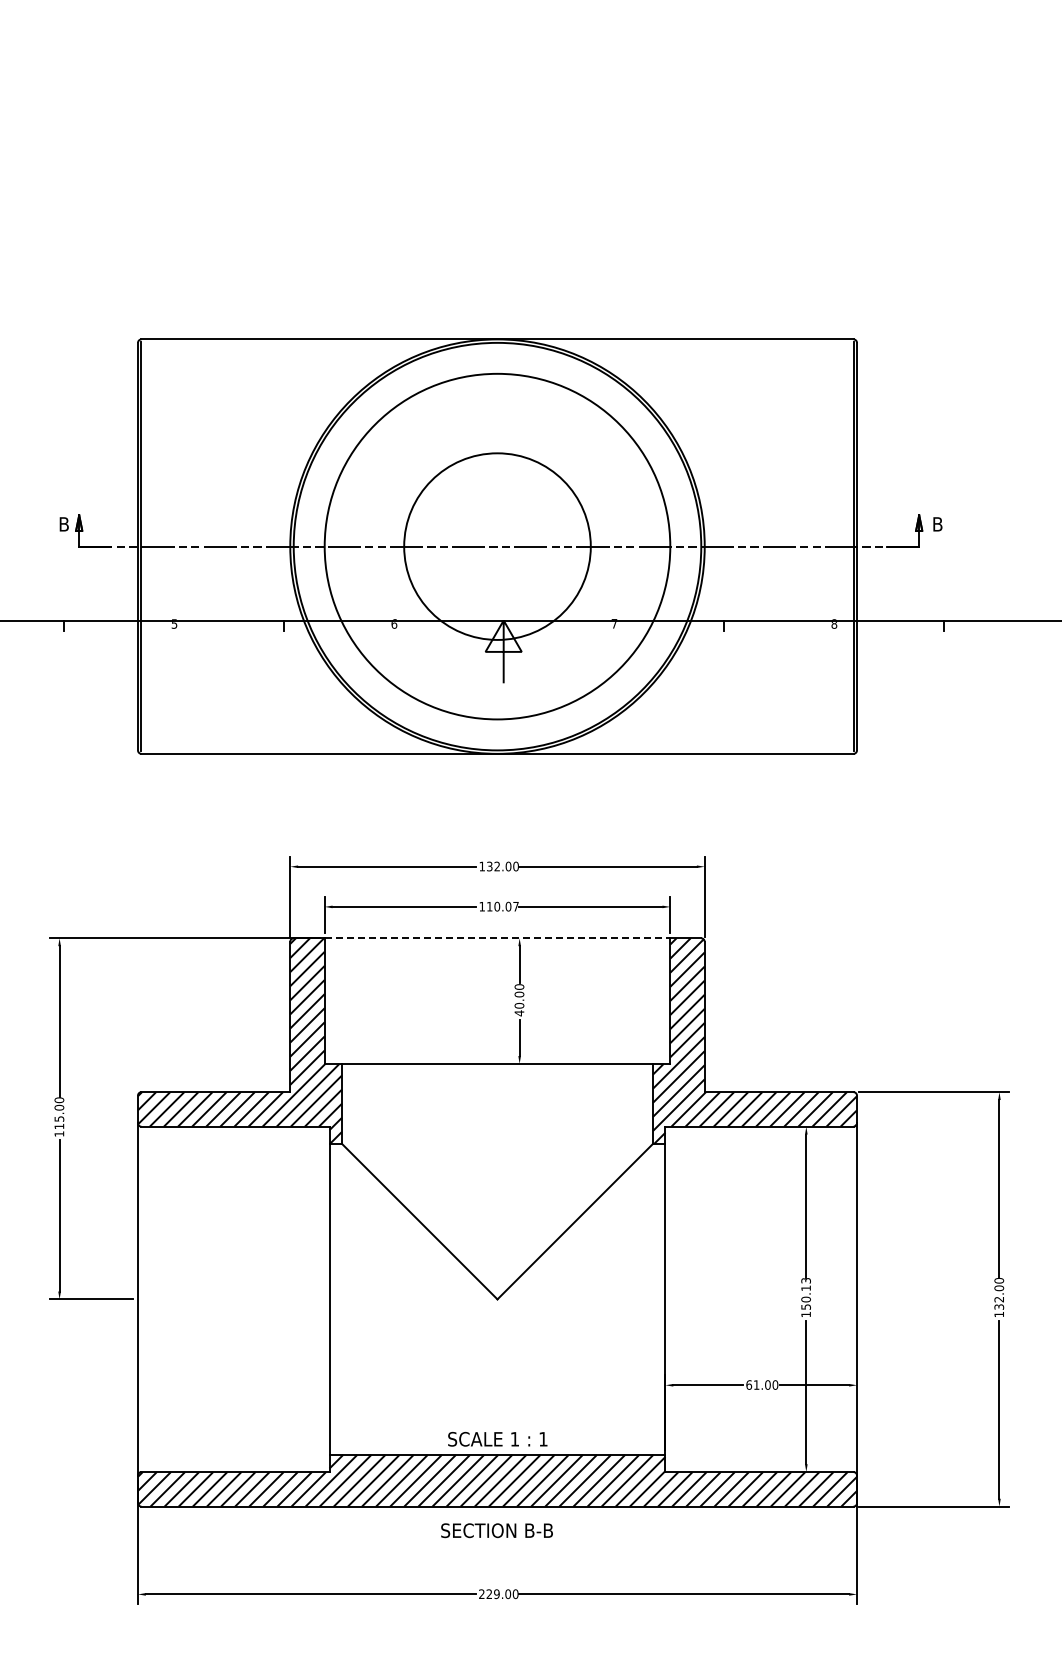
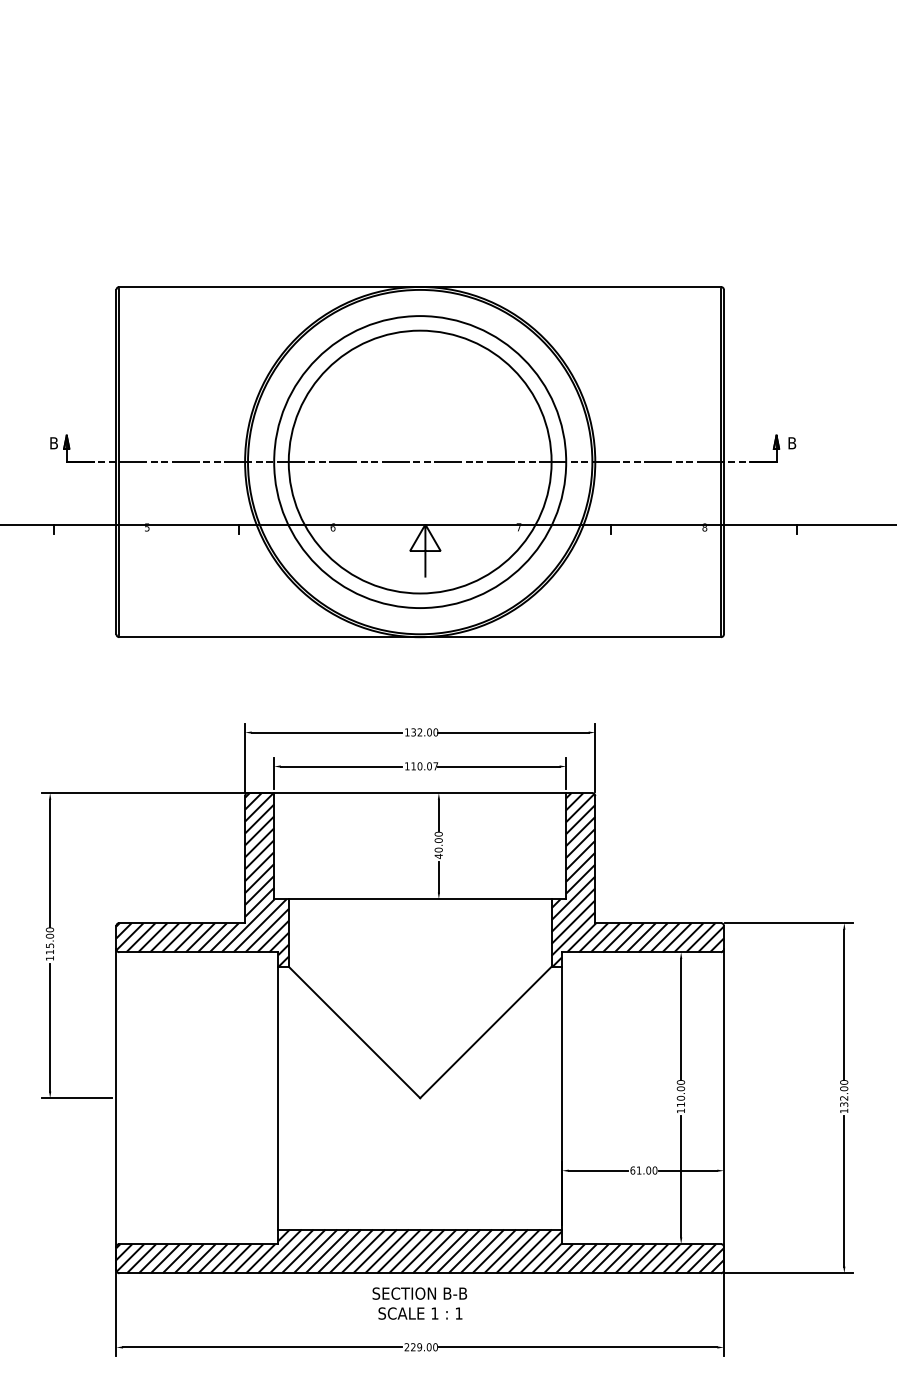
circle: (497, 546) -> (420, 461), size x1.67
line: (497, 938) -> (420, 793), dashed -> solid
text: (805, 1293) -> (680, 1093), 150.13 -> 110.00
text: (497, 1439) -> (420, 1313), moved

